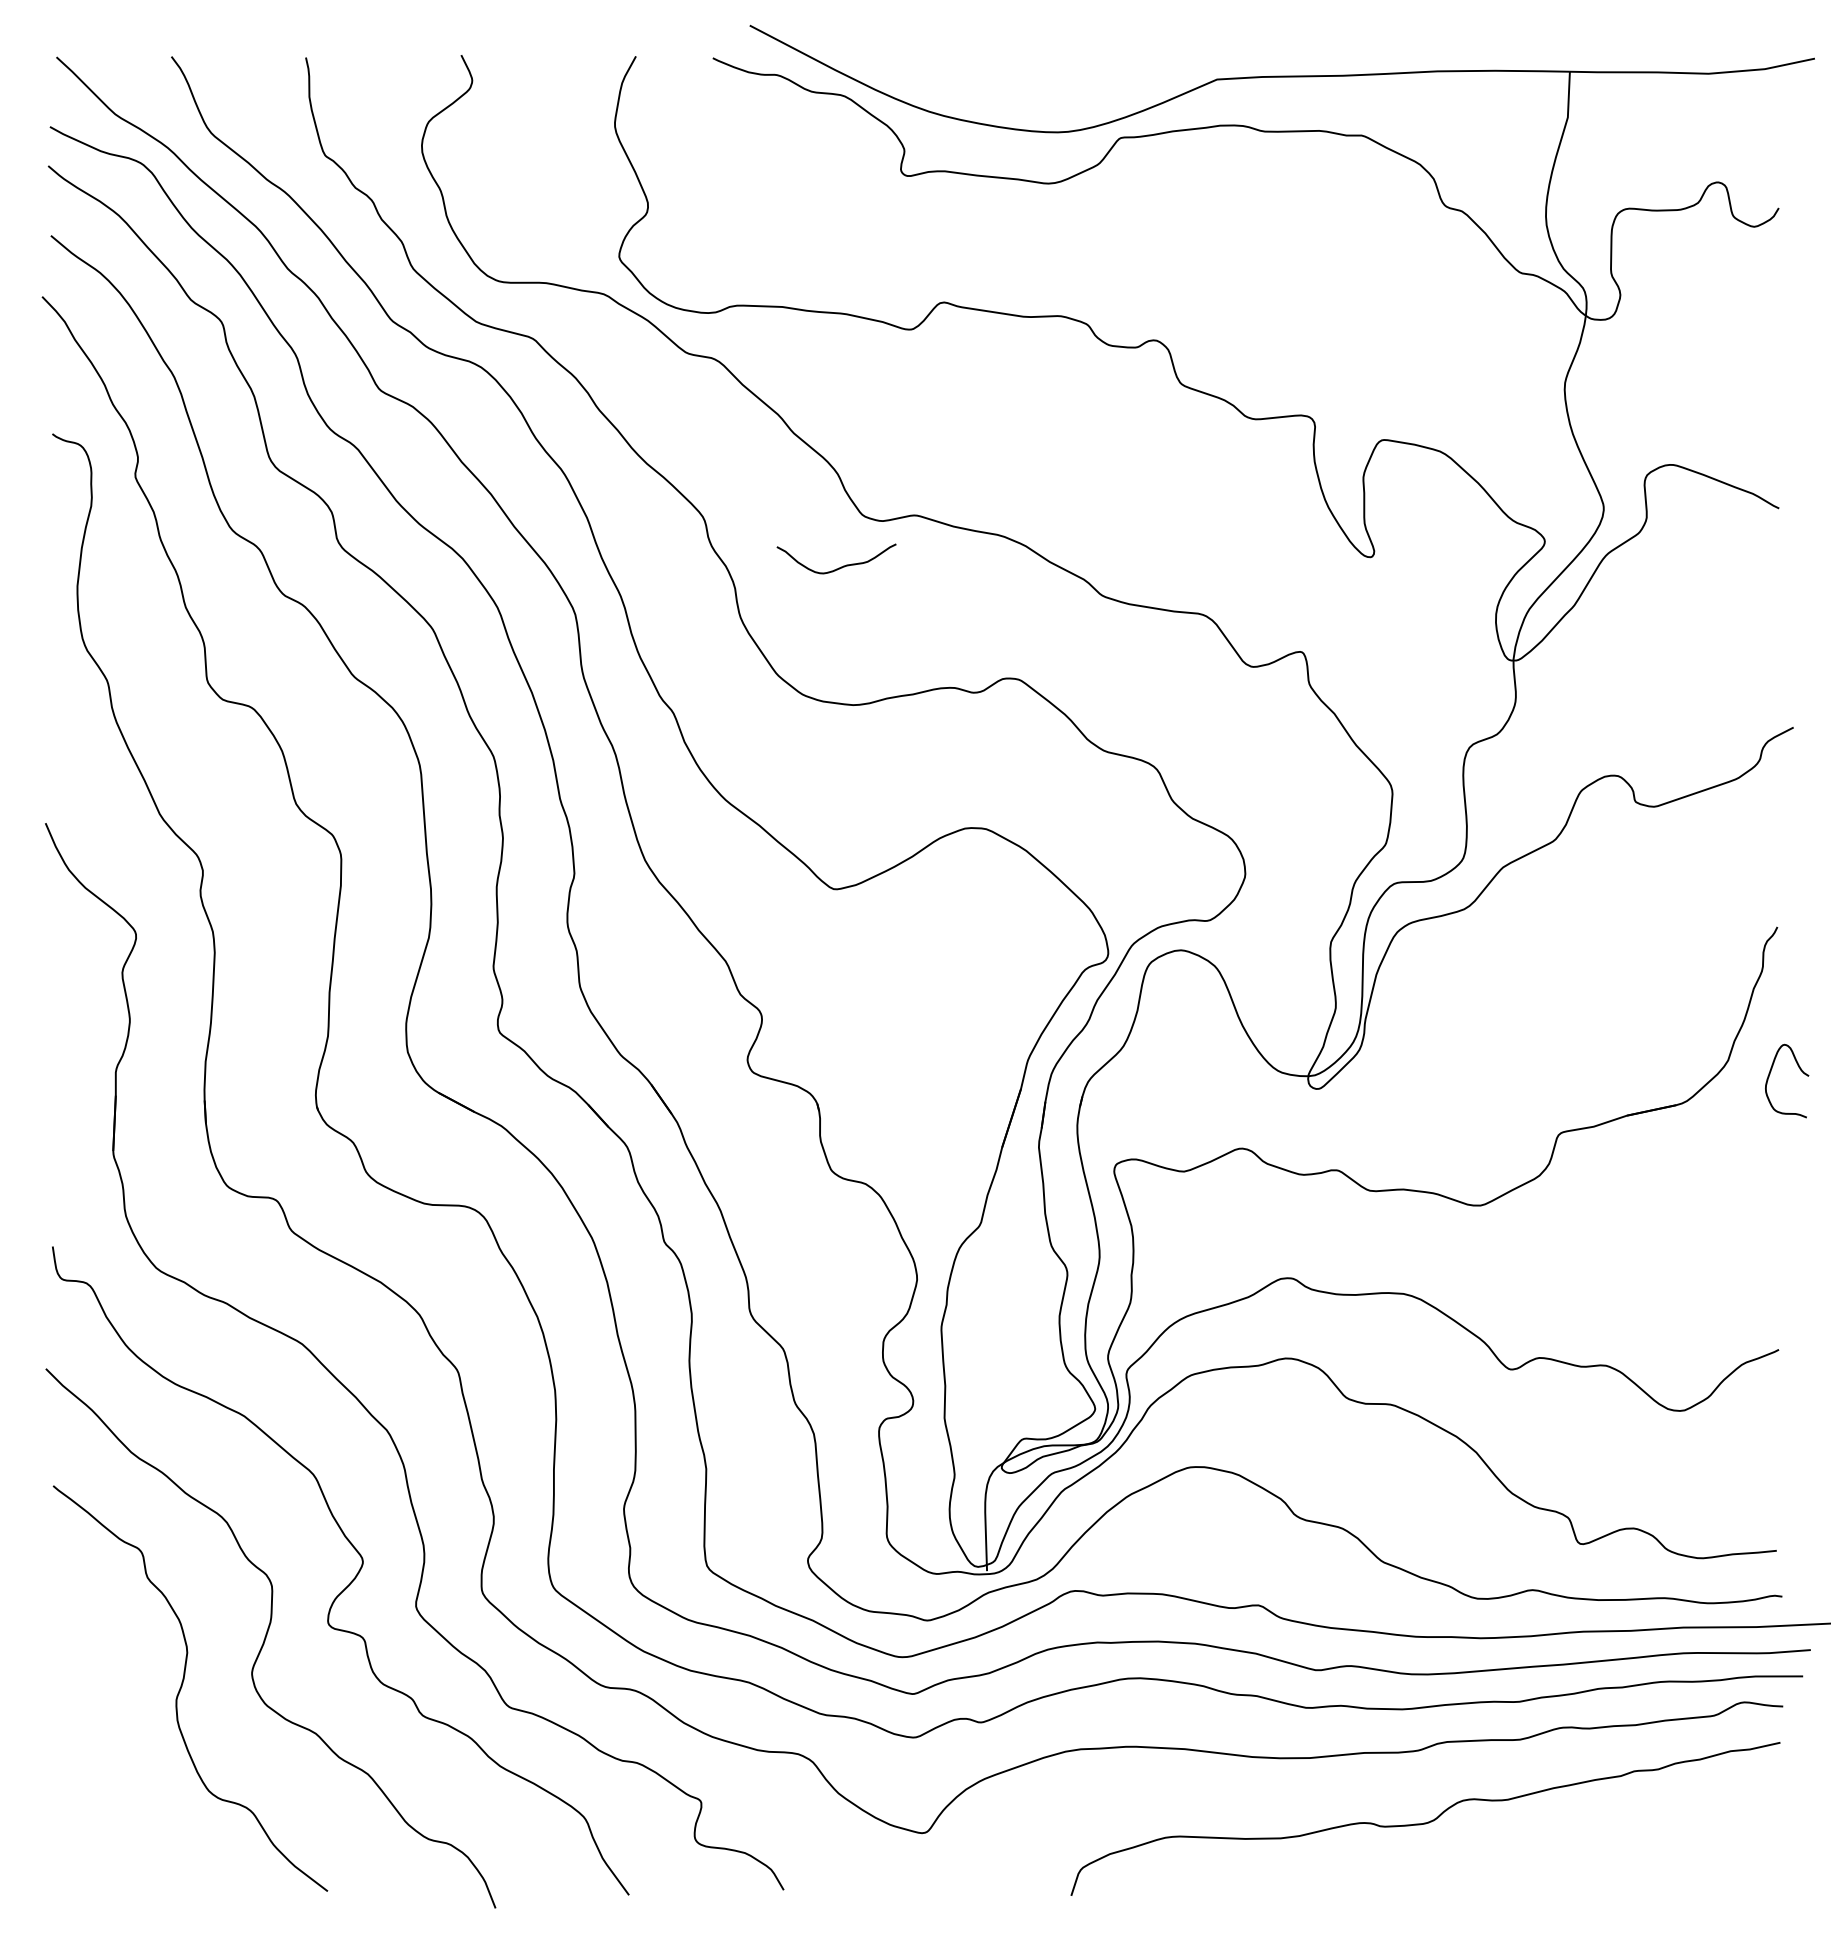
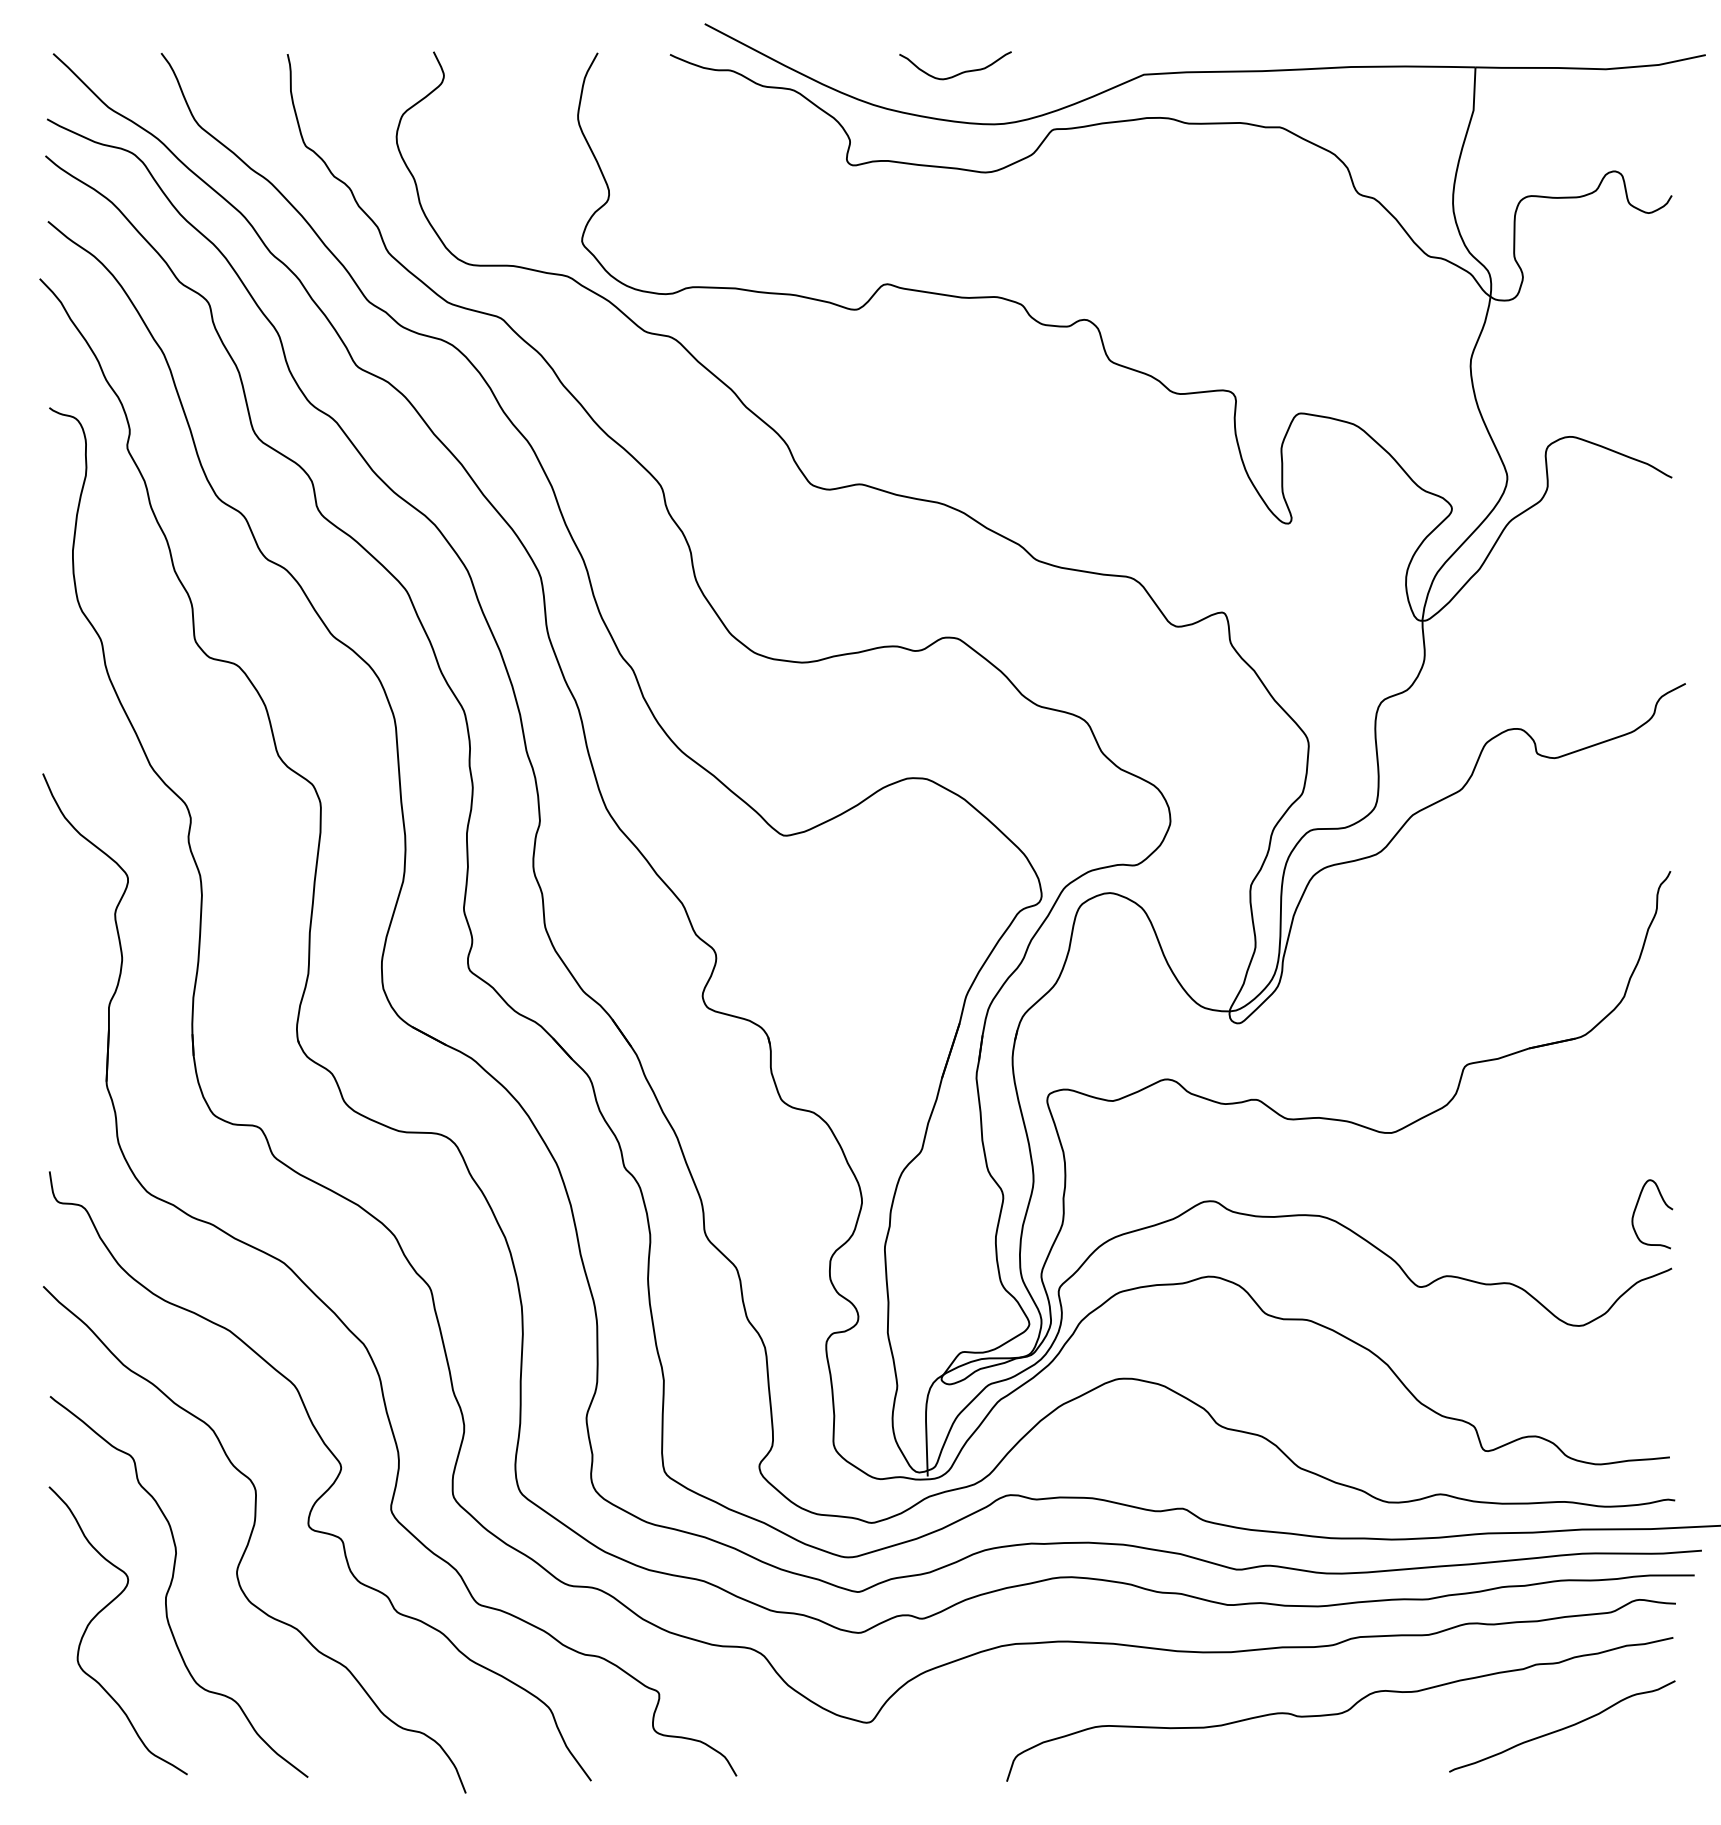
curve: (838, 567) -> (957, 73), moved
curve: (1799, 1069) -> (1664, 1203), moved
curve: (107, 1715) -> (101, 1612), added
curve: (1661, 1839) -> (1561, 1728), added

